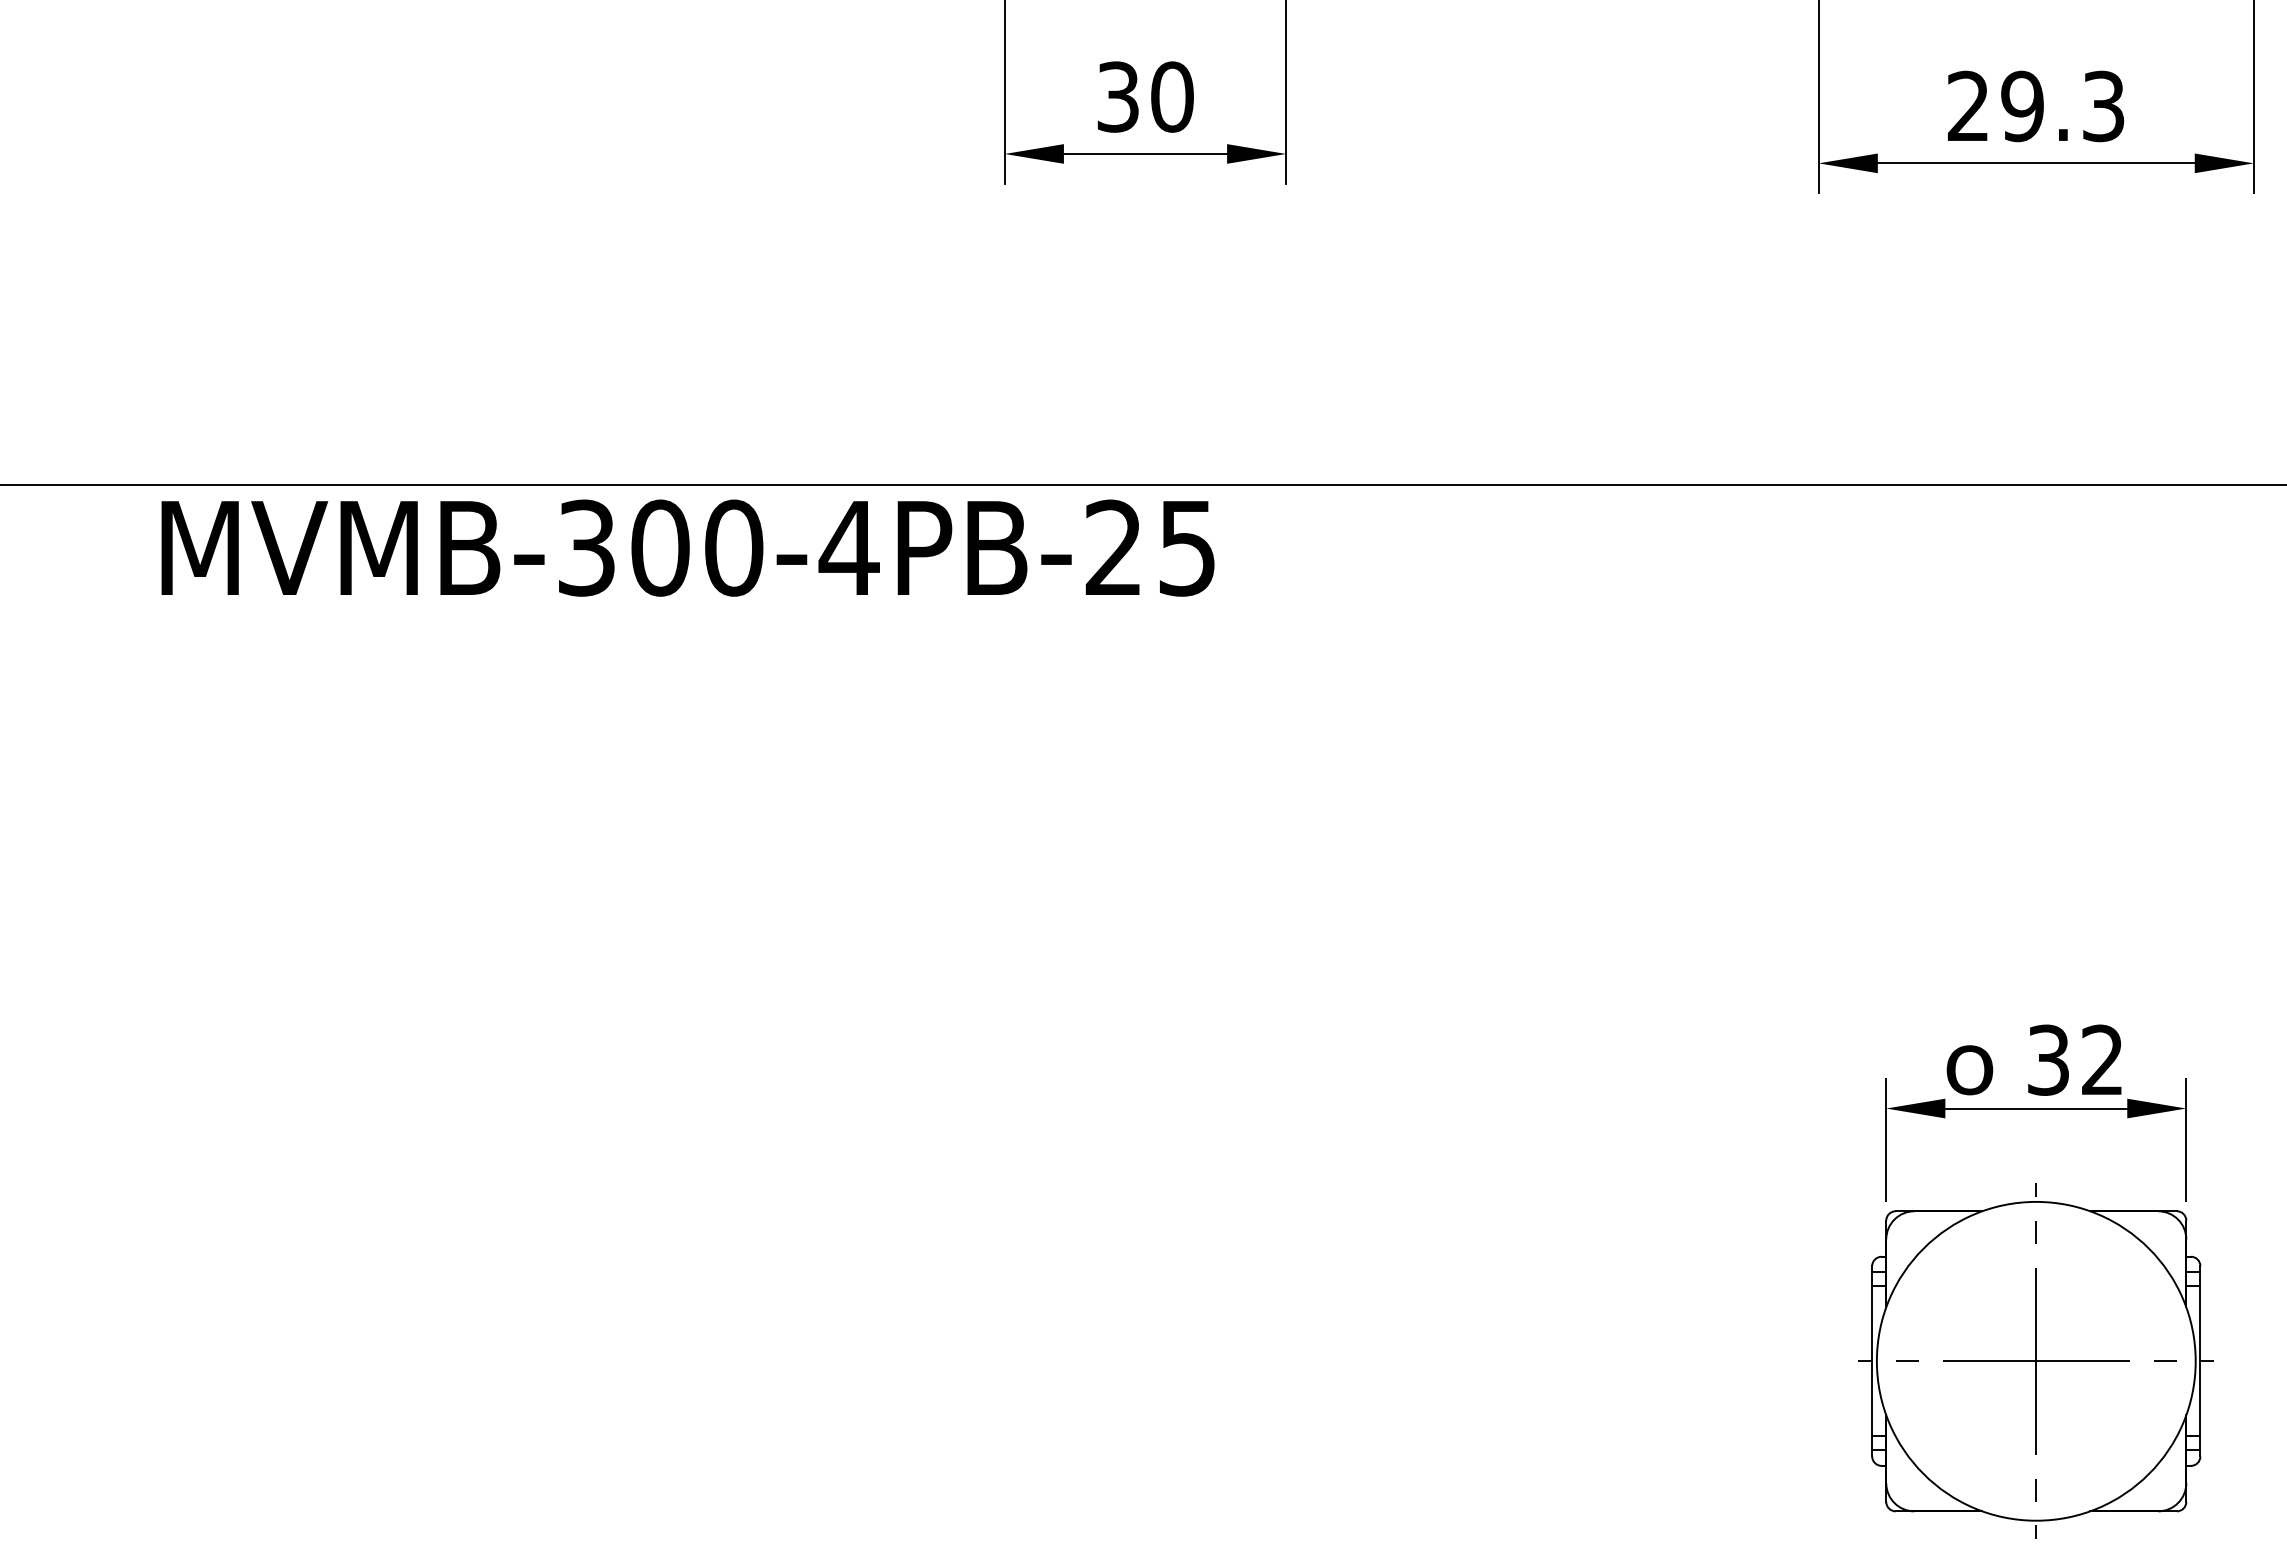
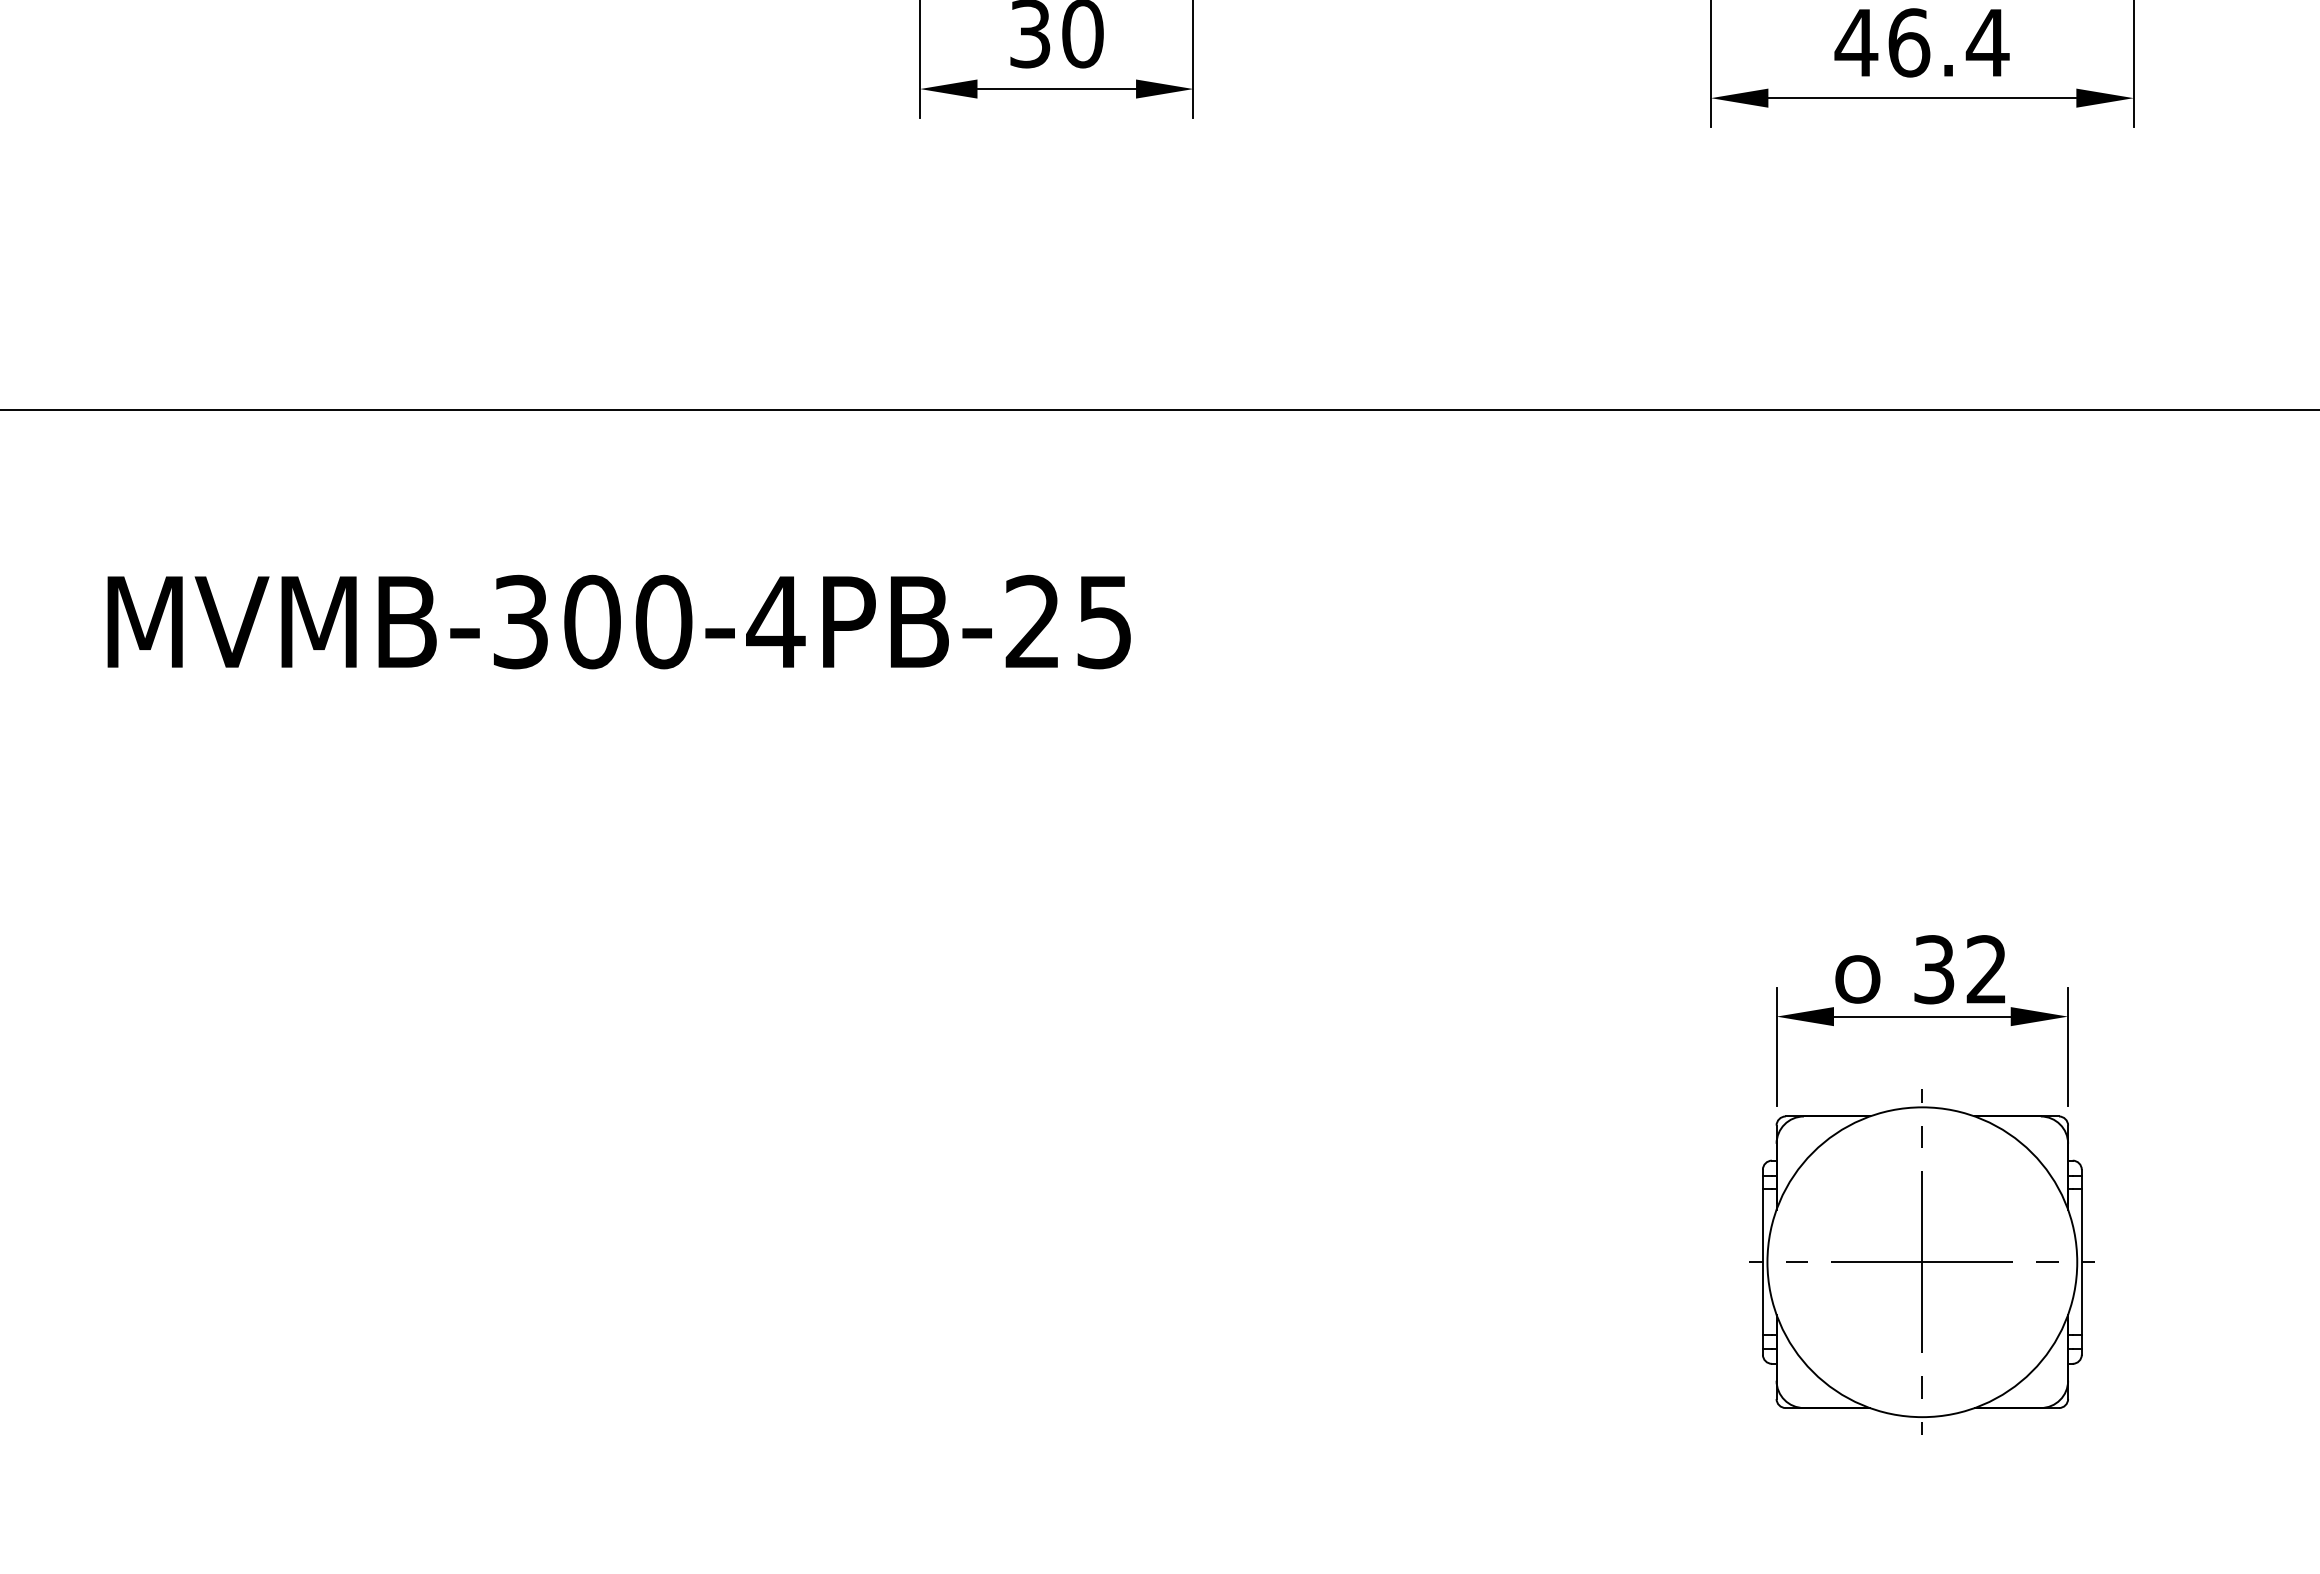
text: (2035, 106) -> (1921, 42), 29.3 -> 46.4
text: (687, 547) -> (618, 621), moved

